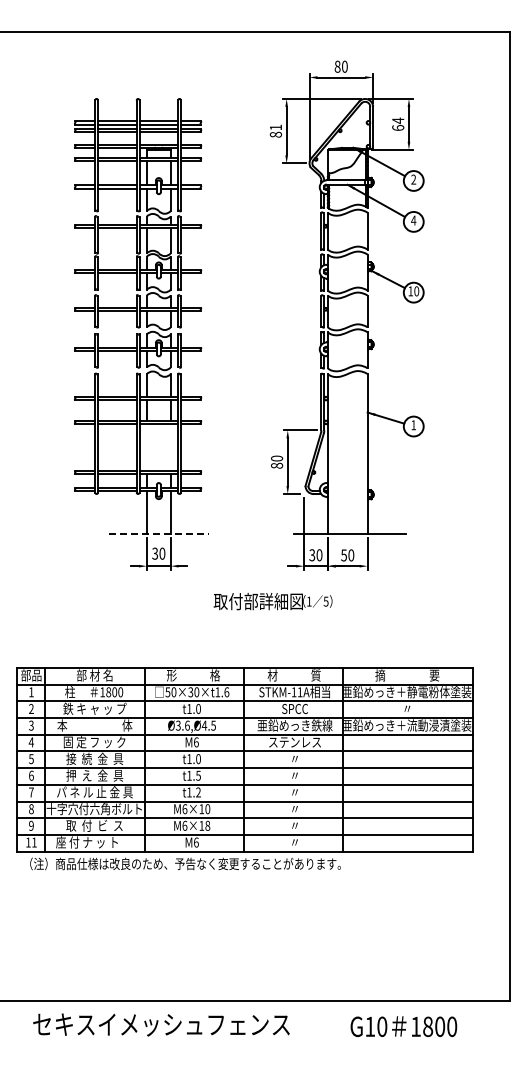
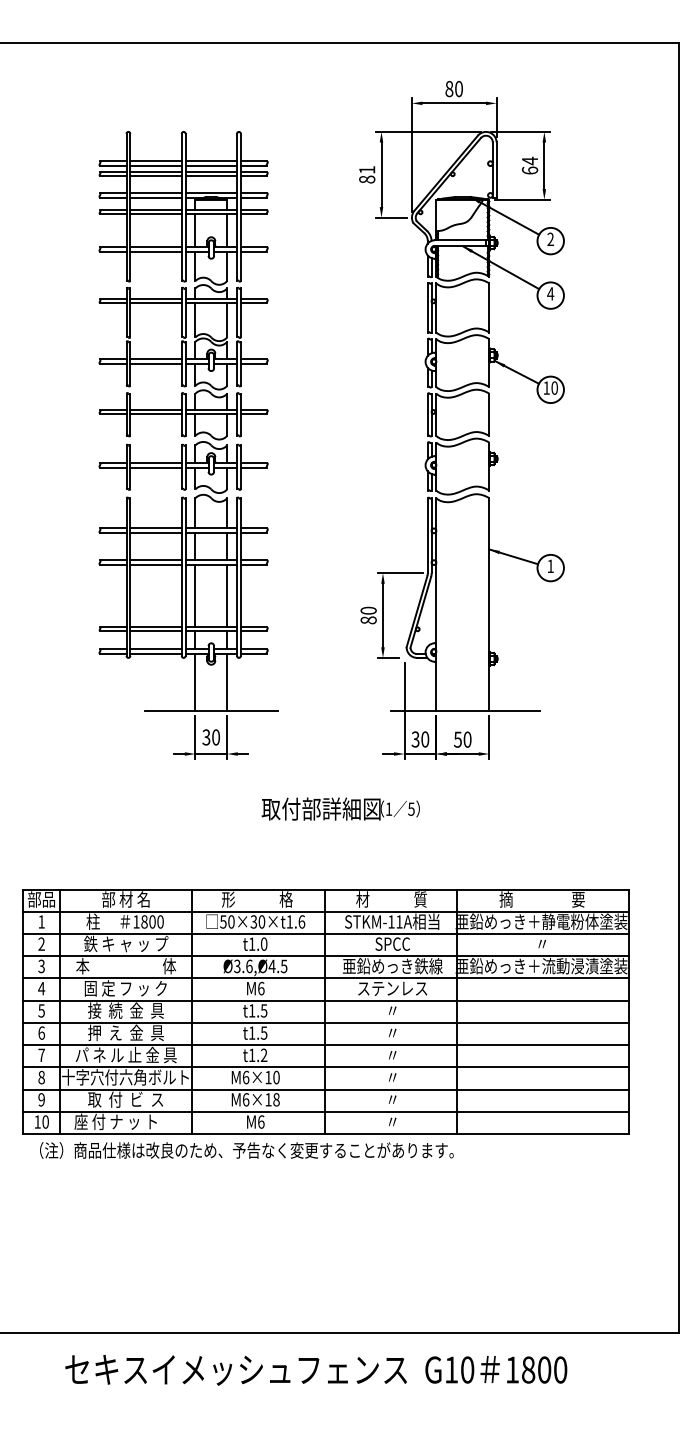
line: (146, 447) -> (194, 595), added
line: (170, 447) -> (226, 595), added
line: (158, 533) -> (210, 710), dashed -> solid
text: (272, 601) -> (340, 809), moved
text: (198, 758) -> (264, 1010), t1.0 -> t1.5
text: (34, 842) -> (45, 1121), 11 -> 10
text: (161, 1024) -> (236, 1369), moved
text: (403, 1026) -> (495, 1369), moved

